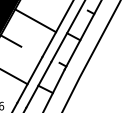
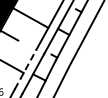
line: (29, 80) -> (25, 69), solid -> dashed

